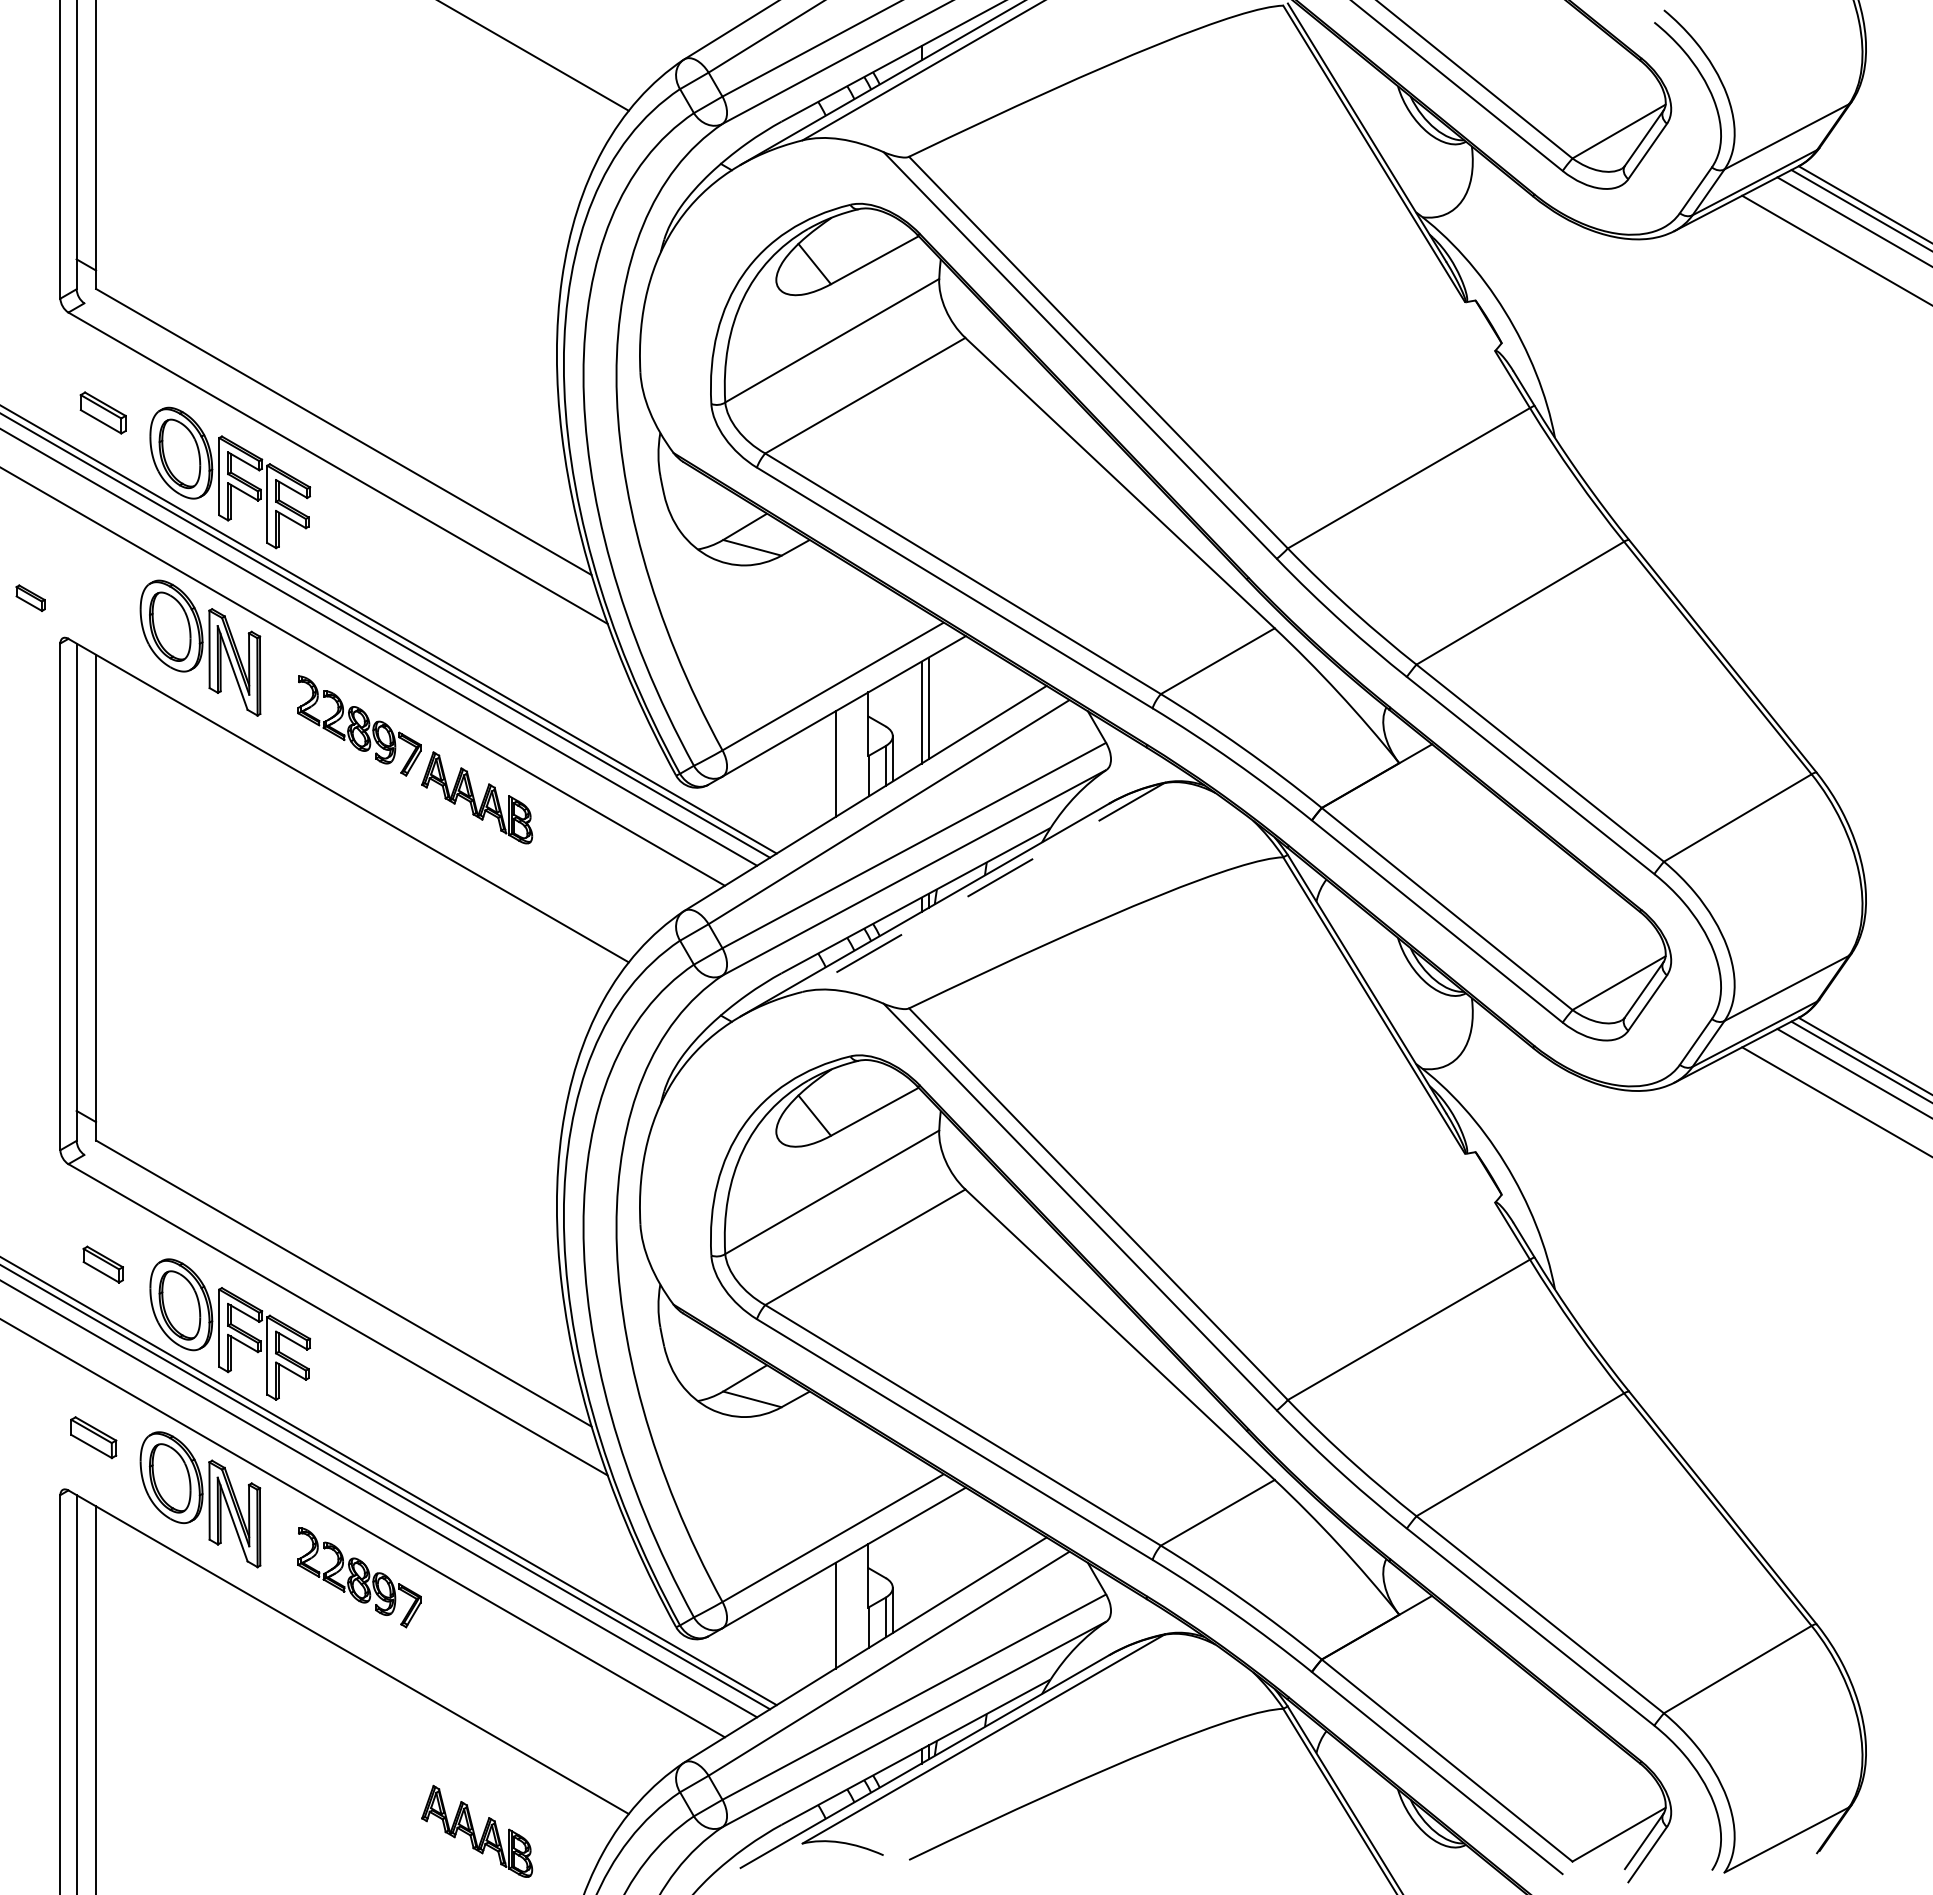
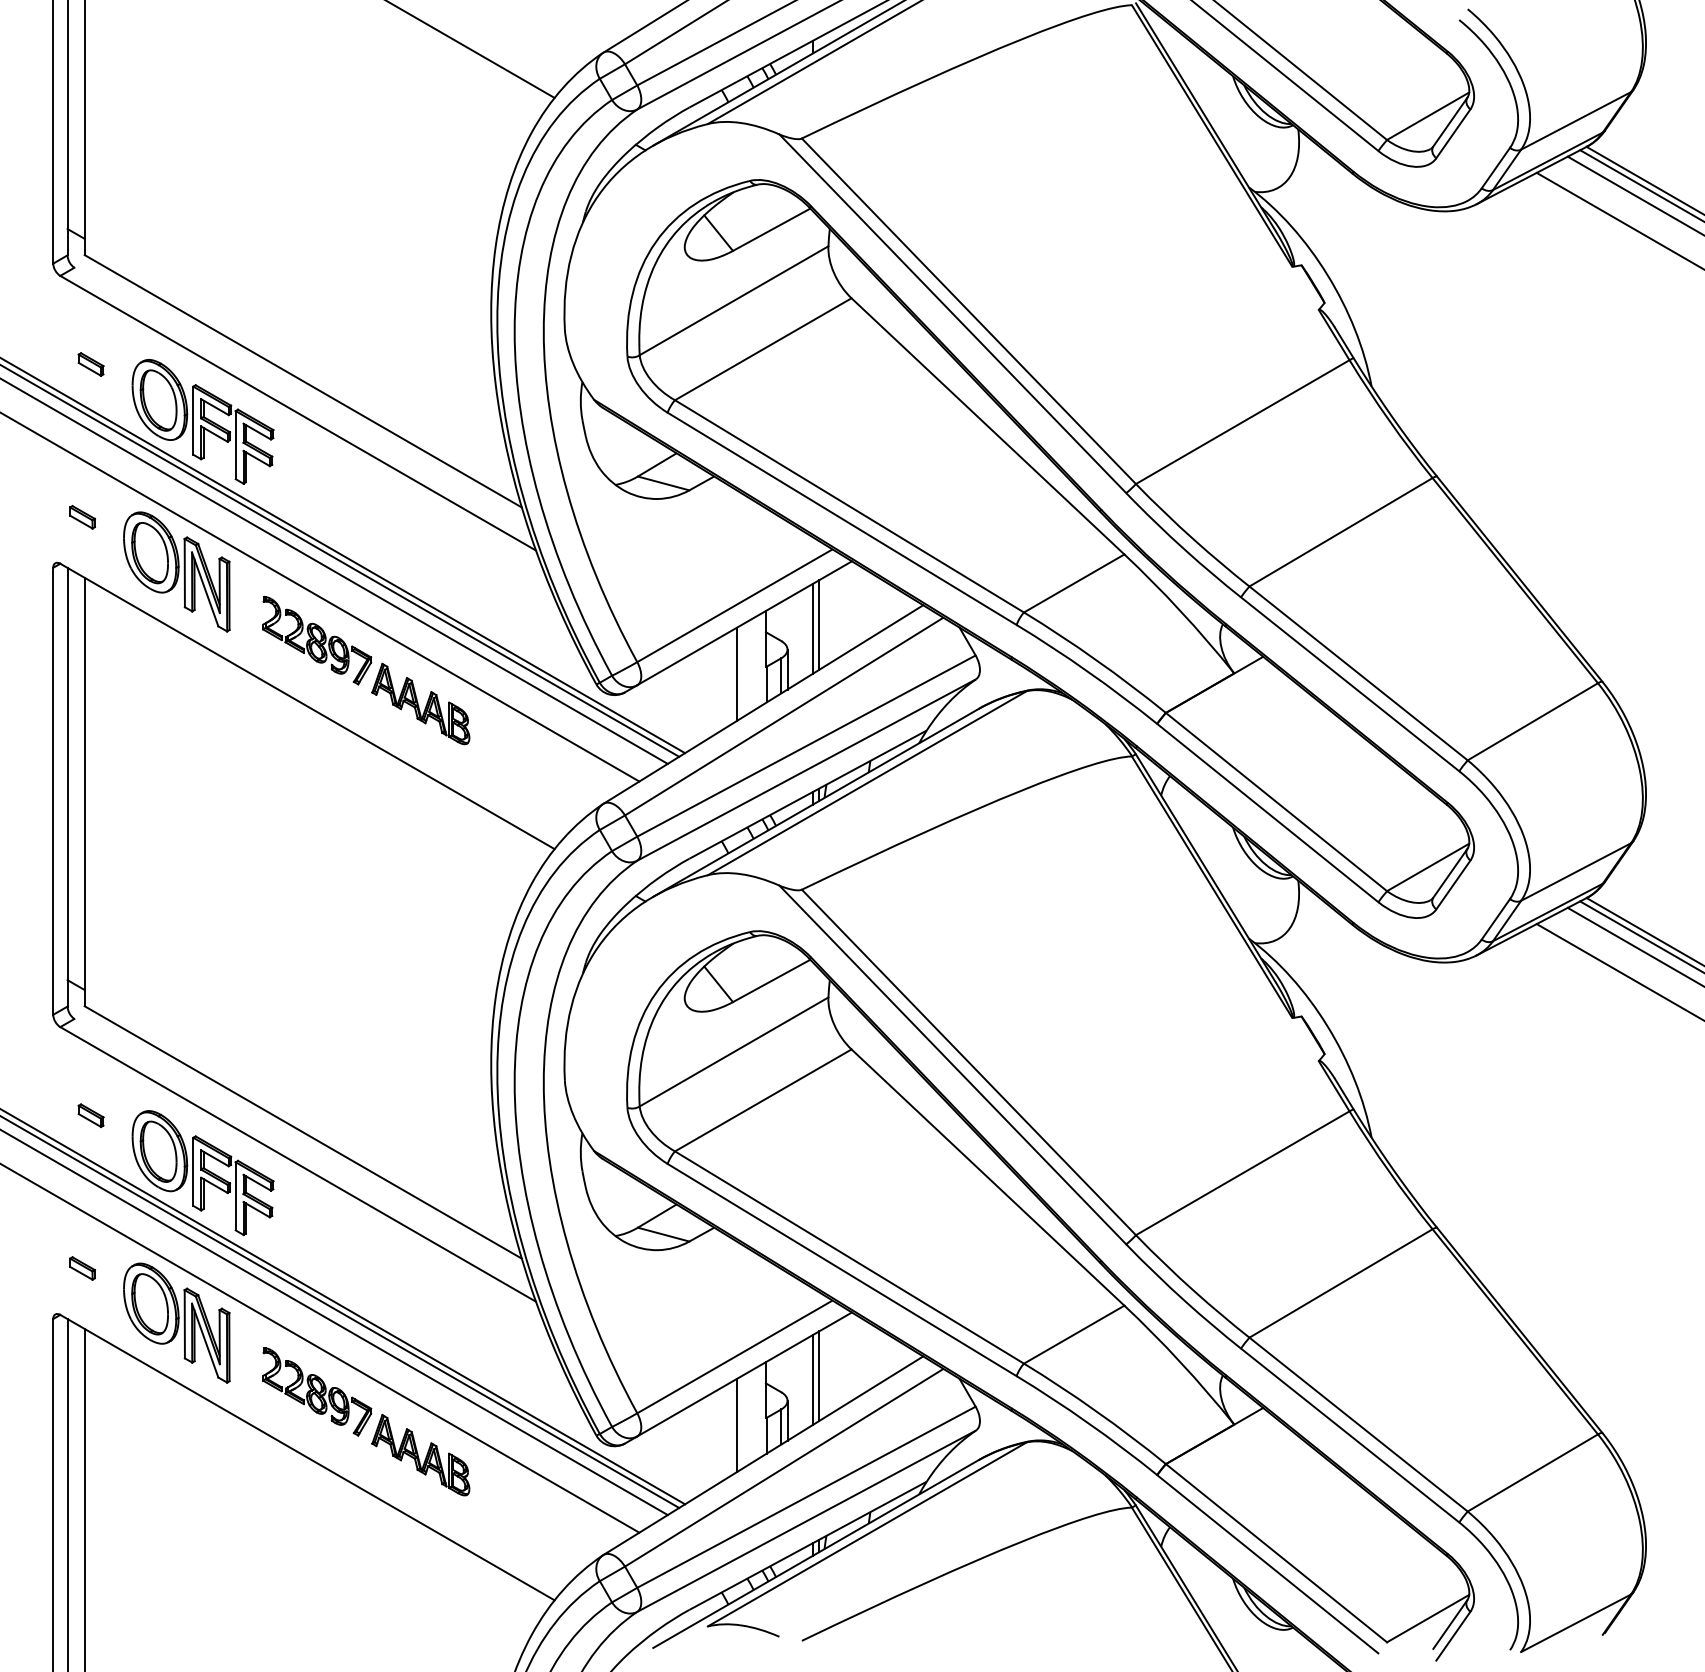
part: (103, 412) -> (91, 364), size x0.62
part: (30, 597) -> (82, 516), moved
line: (983, 887) -> (867, 783), dashed -> solid
part: (103, 1264) -> (91, 1115), size x0.71
part: (93, 1437) -> (82, 1268), size x0.62
line: (928, 1559) -> (818, 1375), added
line: (921, 1564) -> (812, 1380), added
part: (477, 1830) -> (421, 1454), moved

